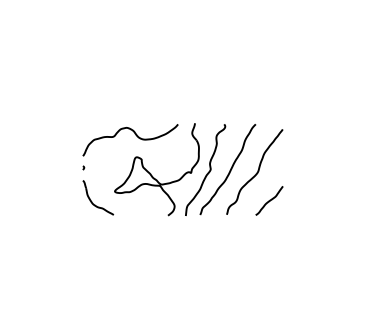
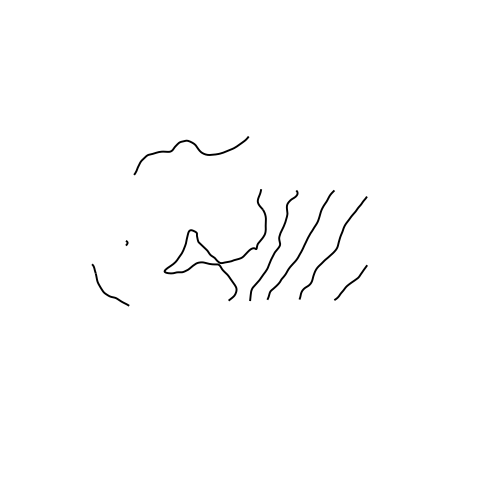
curve: (135, 135) -> (197, 149), moved
part: (91, 200) -> (102, 288), moved

